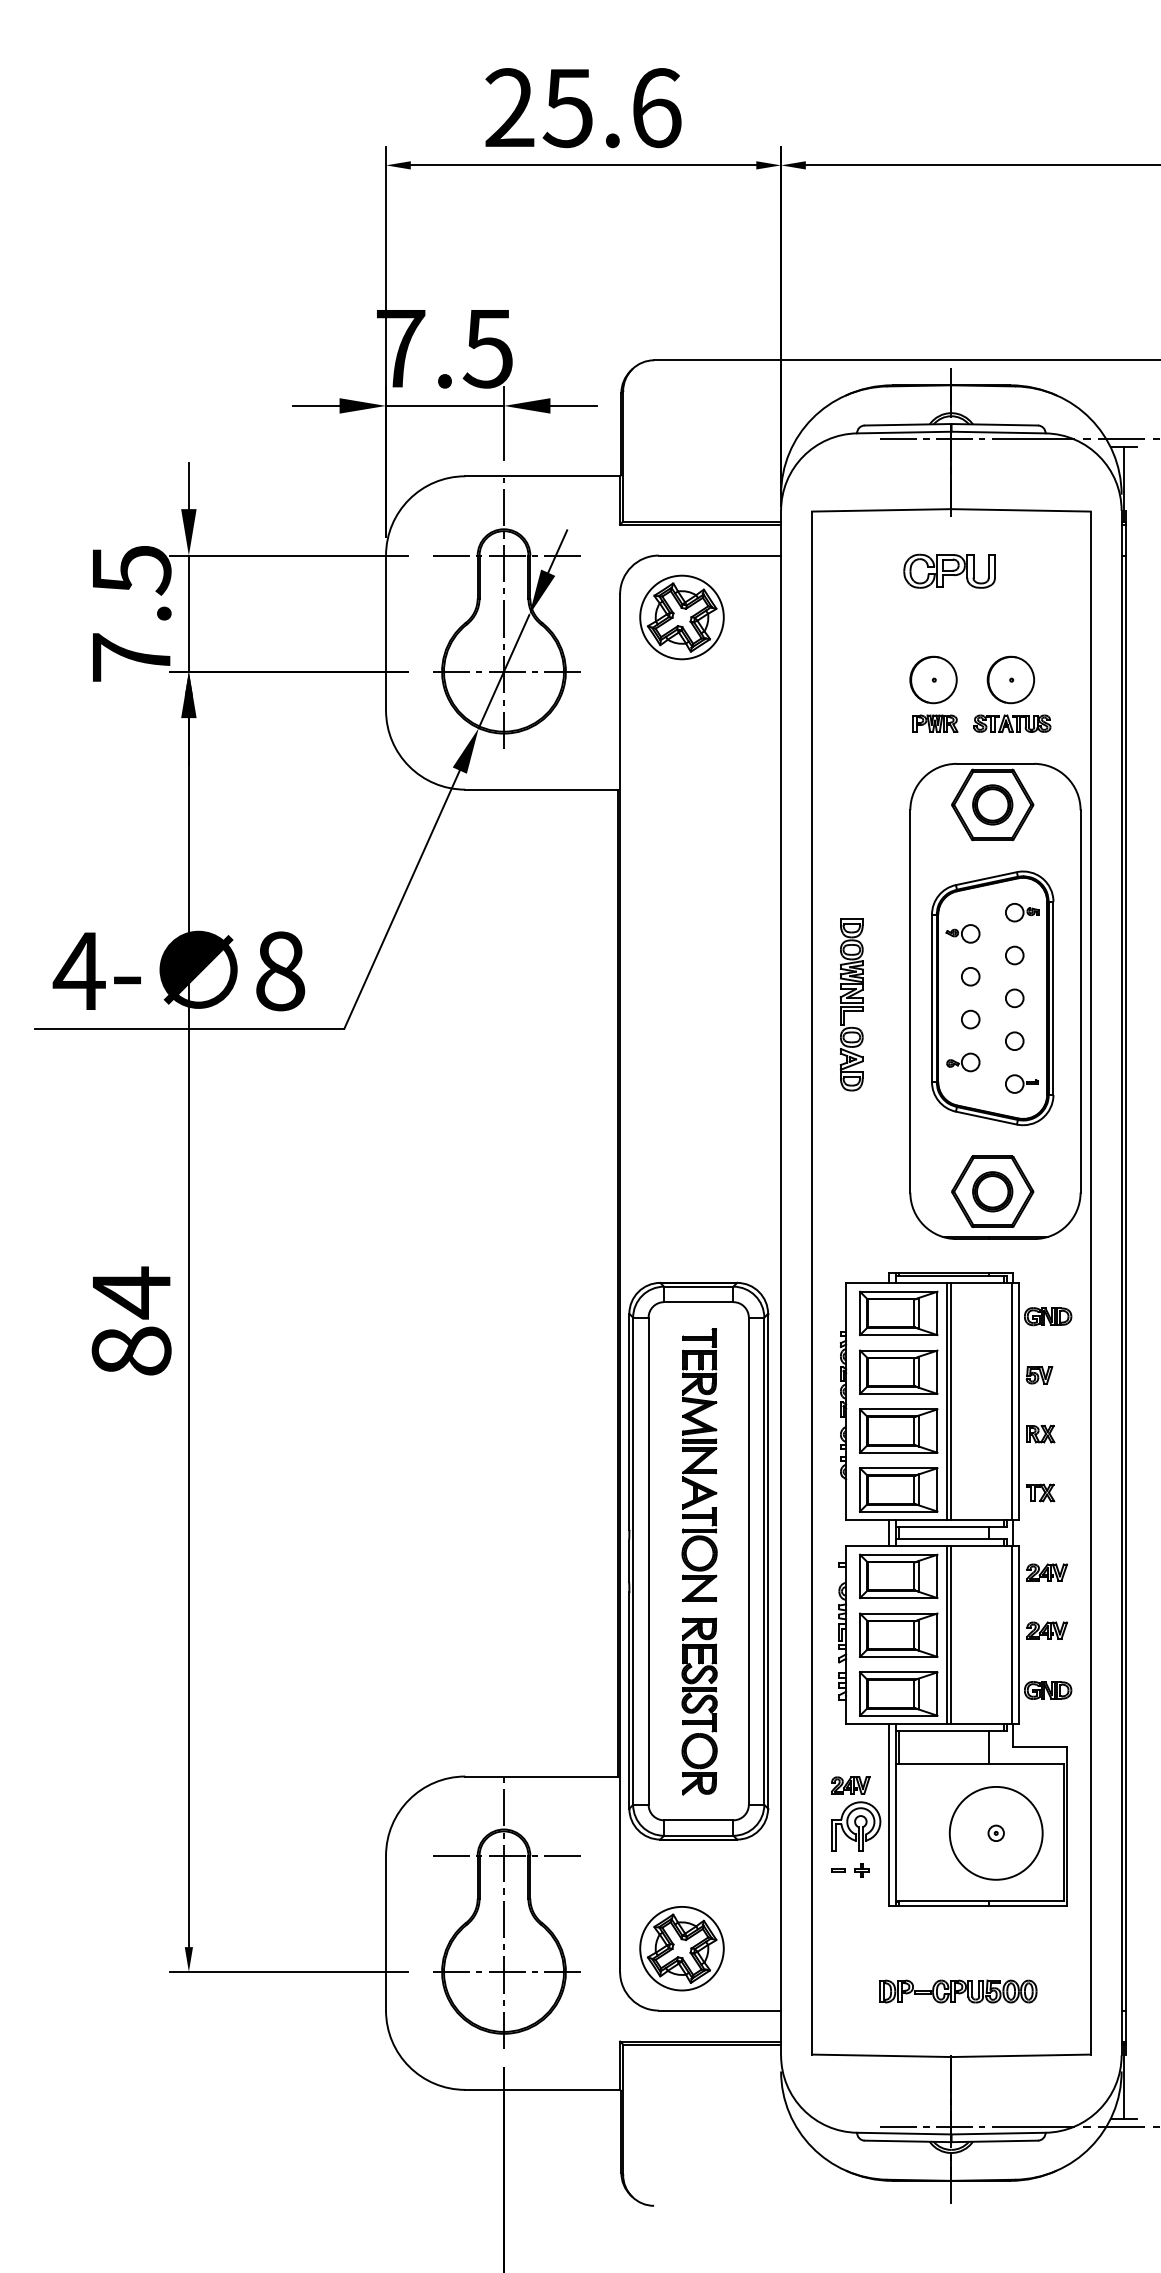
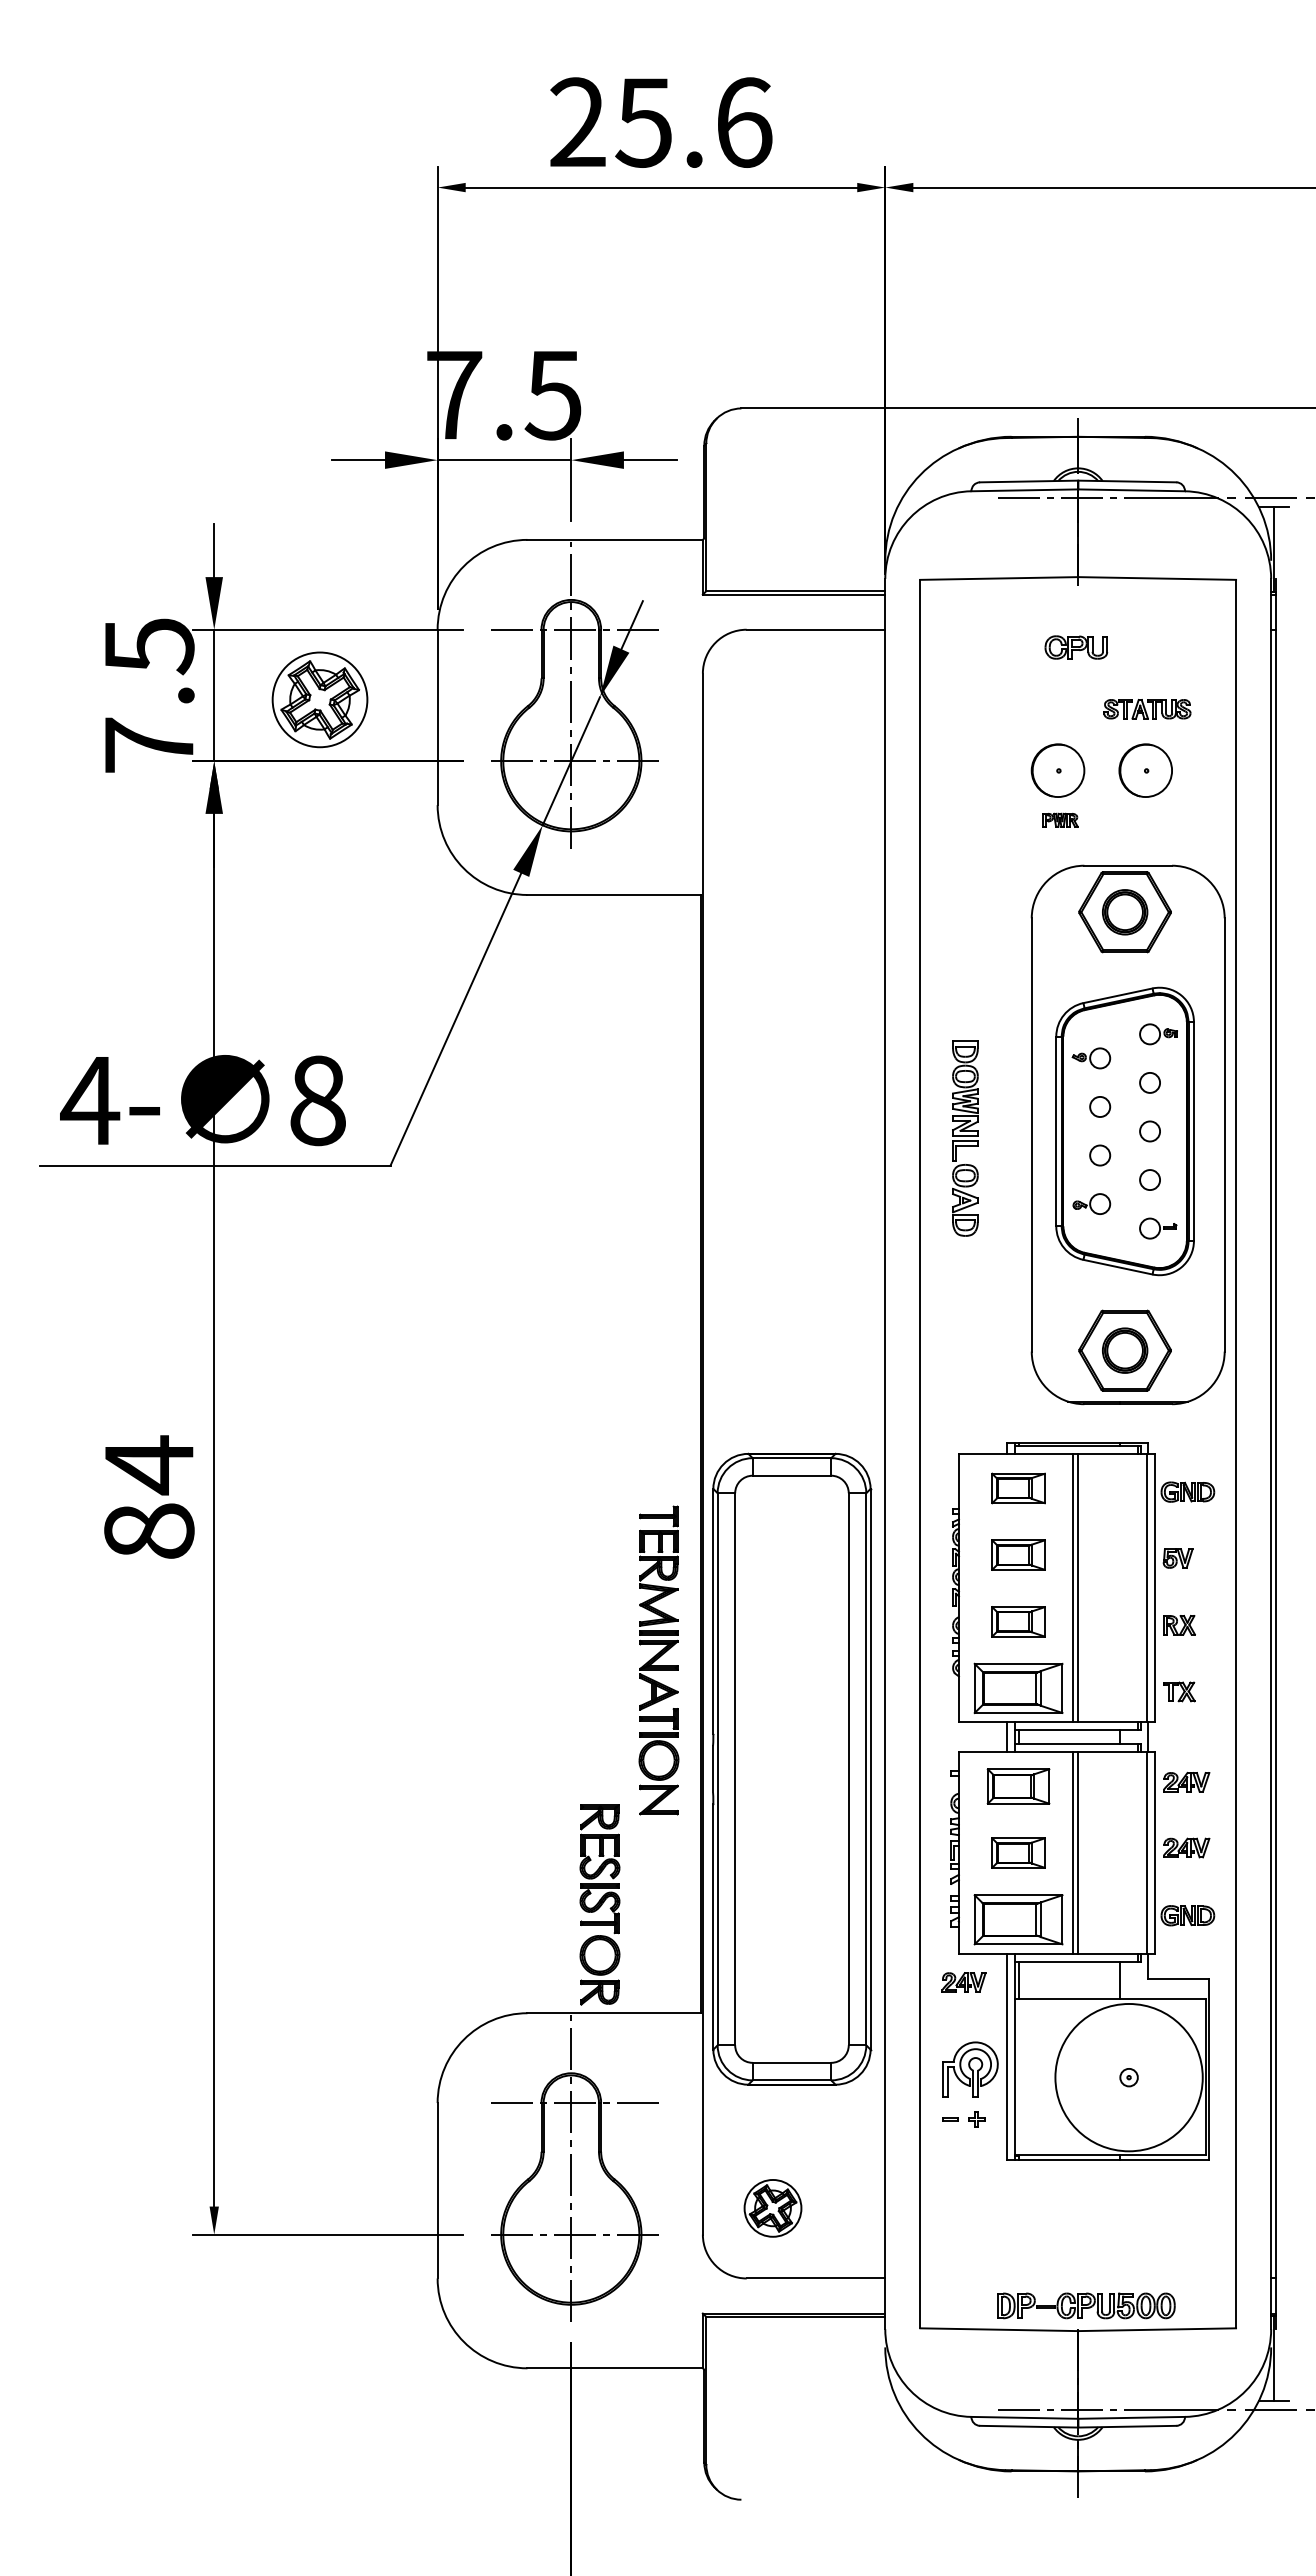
part: (949, 571) -> (1076, 647), size x0.6
part: (681, 617) -> (319, 699), moved
part: (935, 723) -> (1060, 820), size x0.7
part: (1012, 723) -> (1147, 709), moved
part: (898, 1313) -> (1018, 1488), size x0.6
part: (898, 1371) -> (1018, 1554), size x0.6
part: (898, 1430) -> (1018, 1621), size x0.6
part: (699, 1465) -> (658, 1660), moved
part: (898, 1576) -> (1018, 1786), size x0.7
part: (898, 1634) -> (1018, 1852), size x0.6
part: (699, 1706) -> (599, 1904), moved
part: (850, 1785) -> (963, 1982), moved
circle: (995, 1833) -> (1128, 2077), size x1.4
part: (681, 1948) -> (772, 2208), size x0.6
part: (958, 1991) -> (1086, 2305), moved

